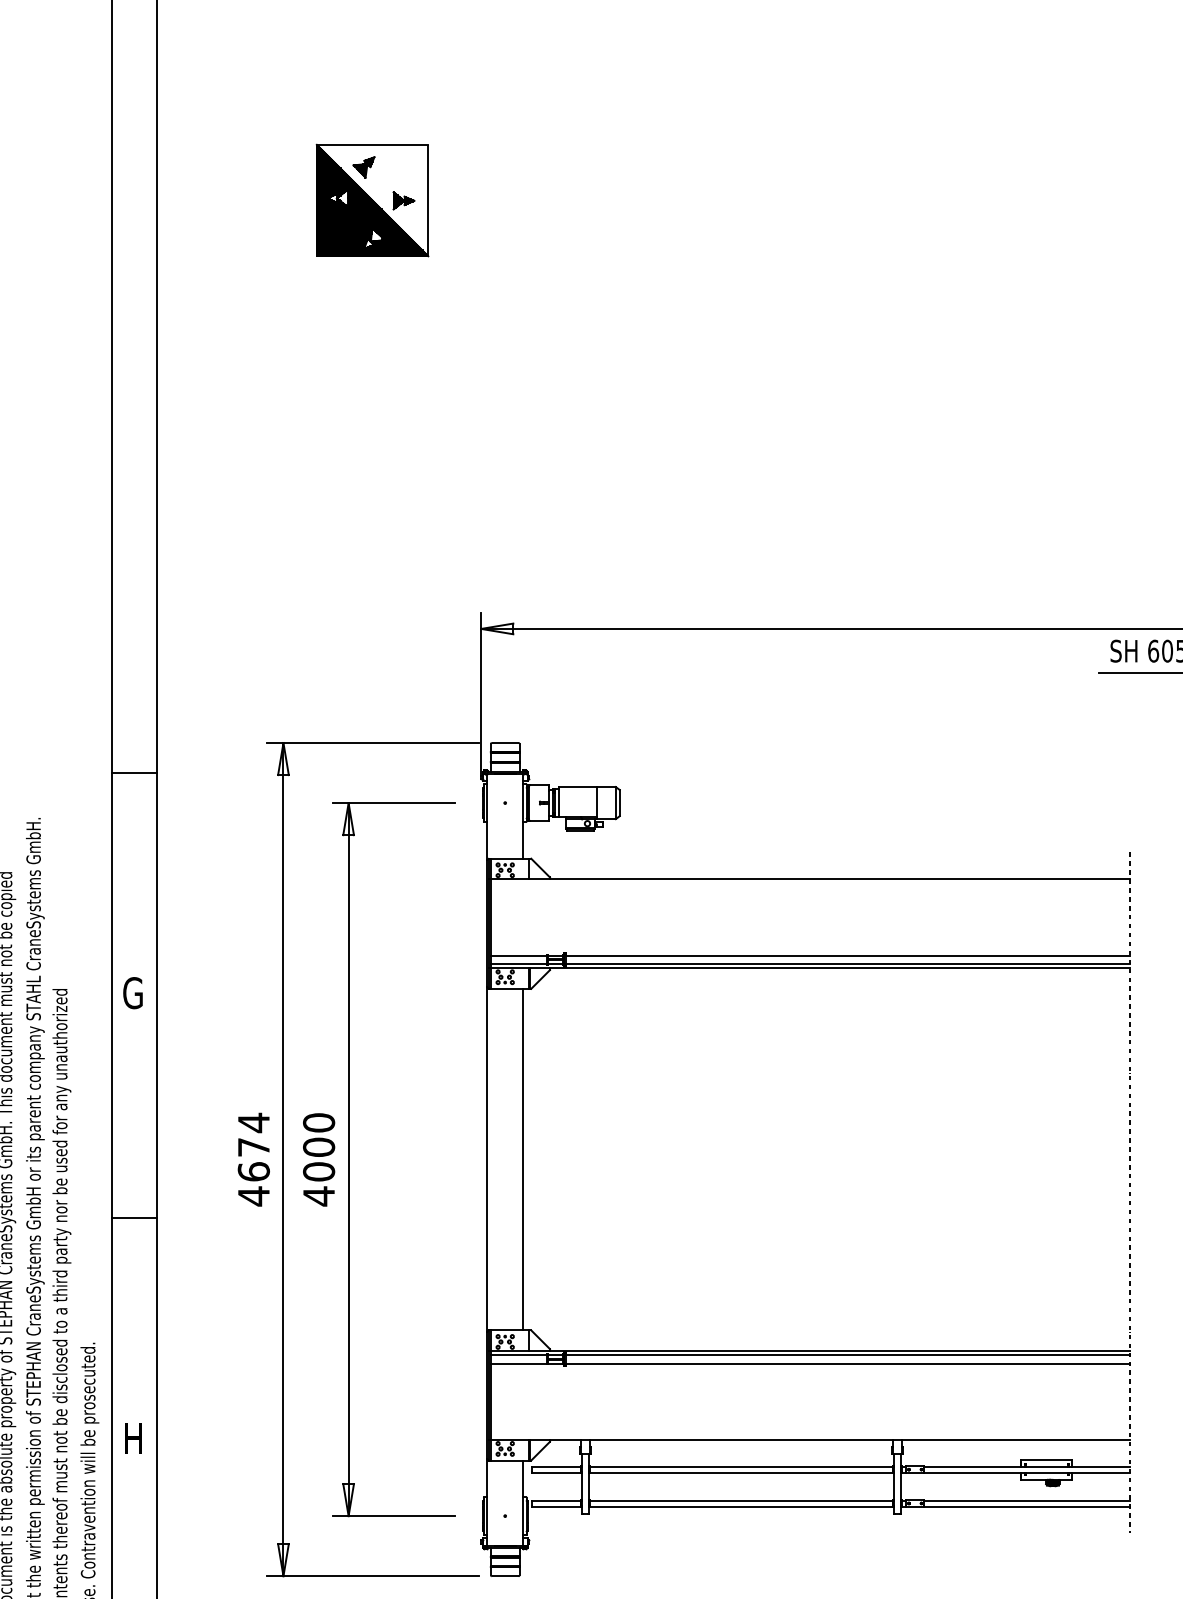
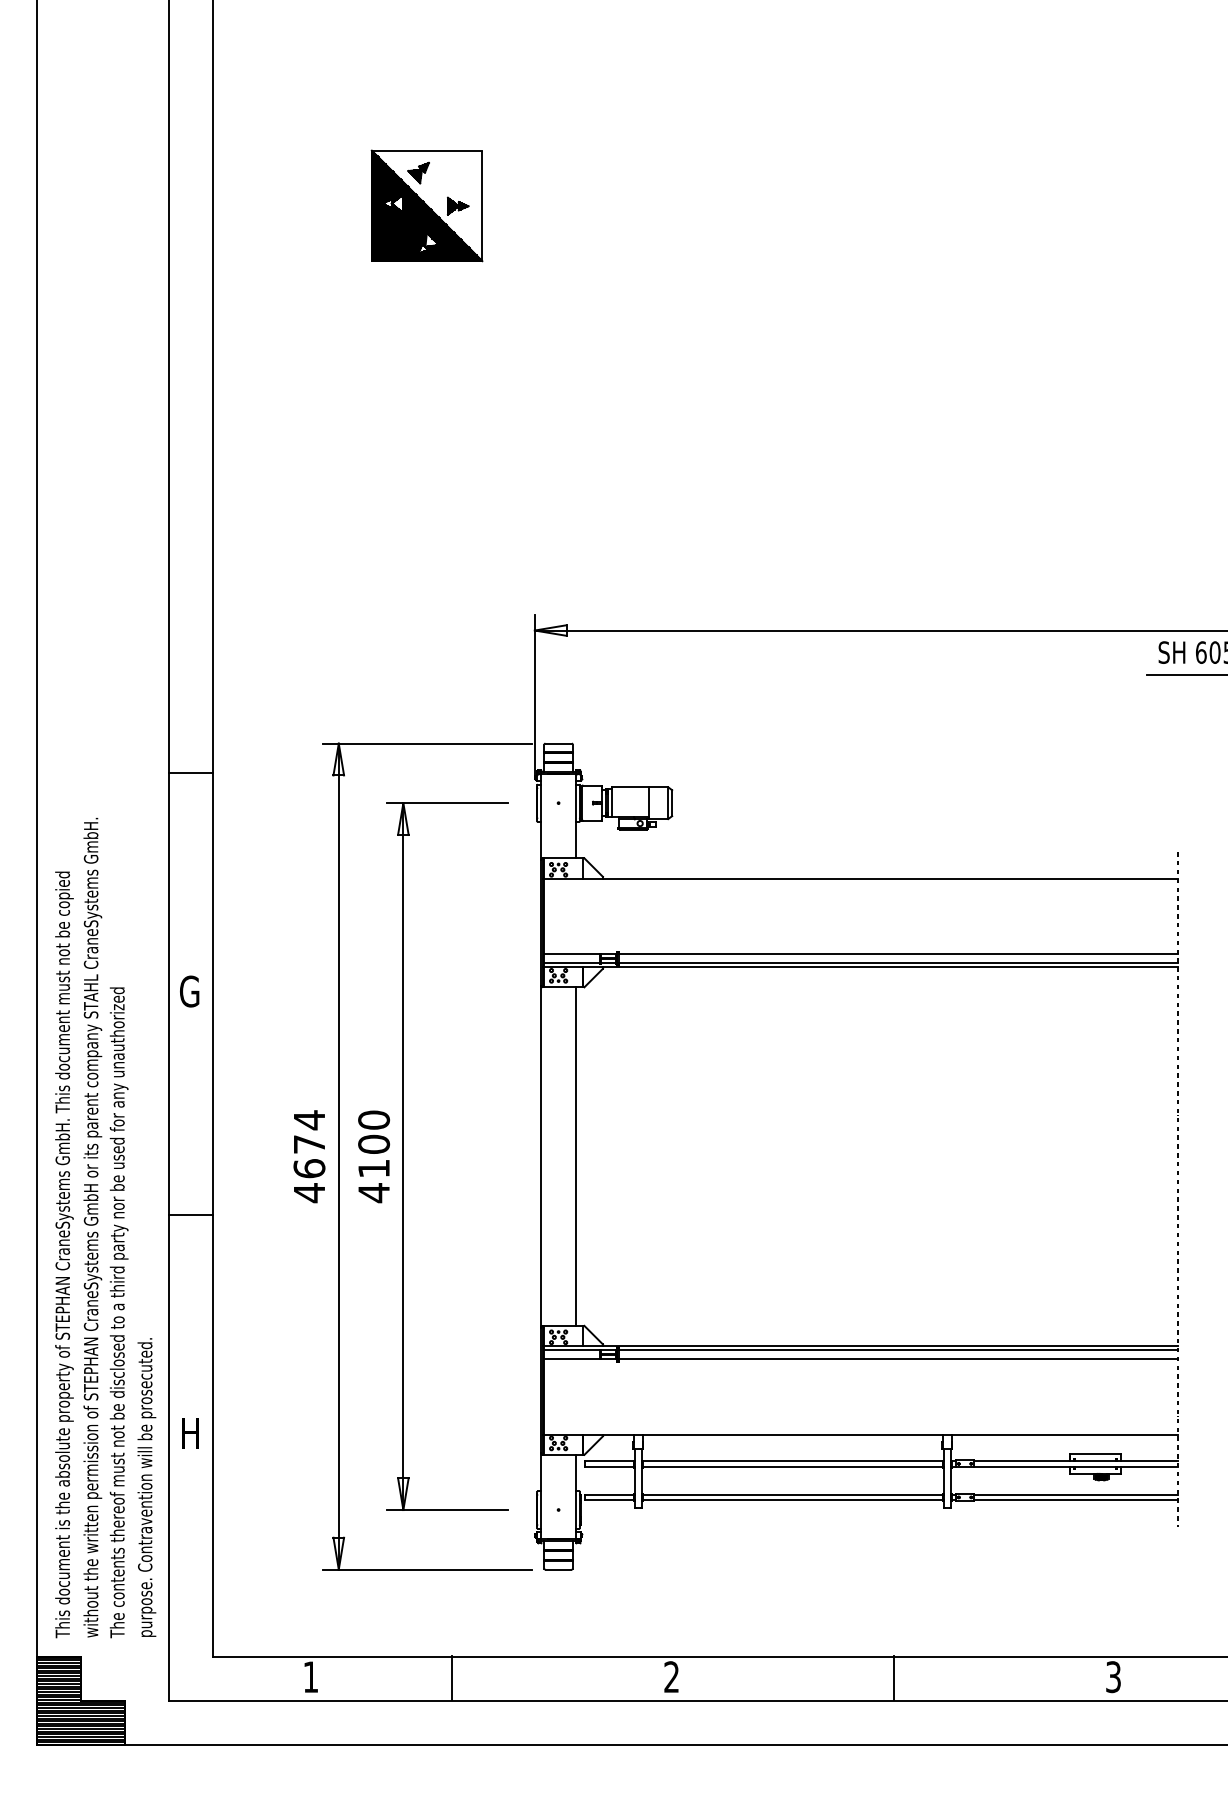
text: (319, 1171) -> (374, 1168), 4000 -> 4100

